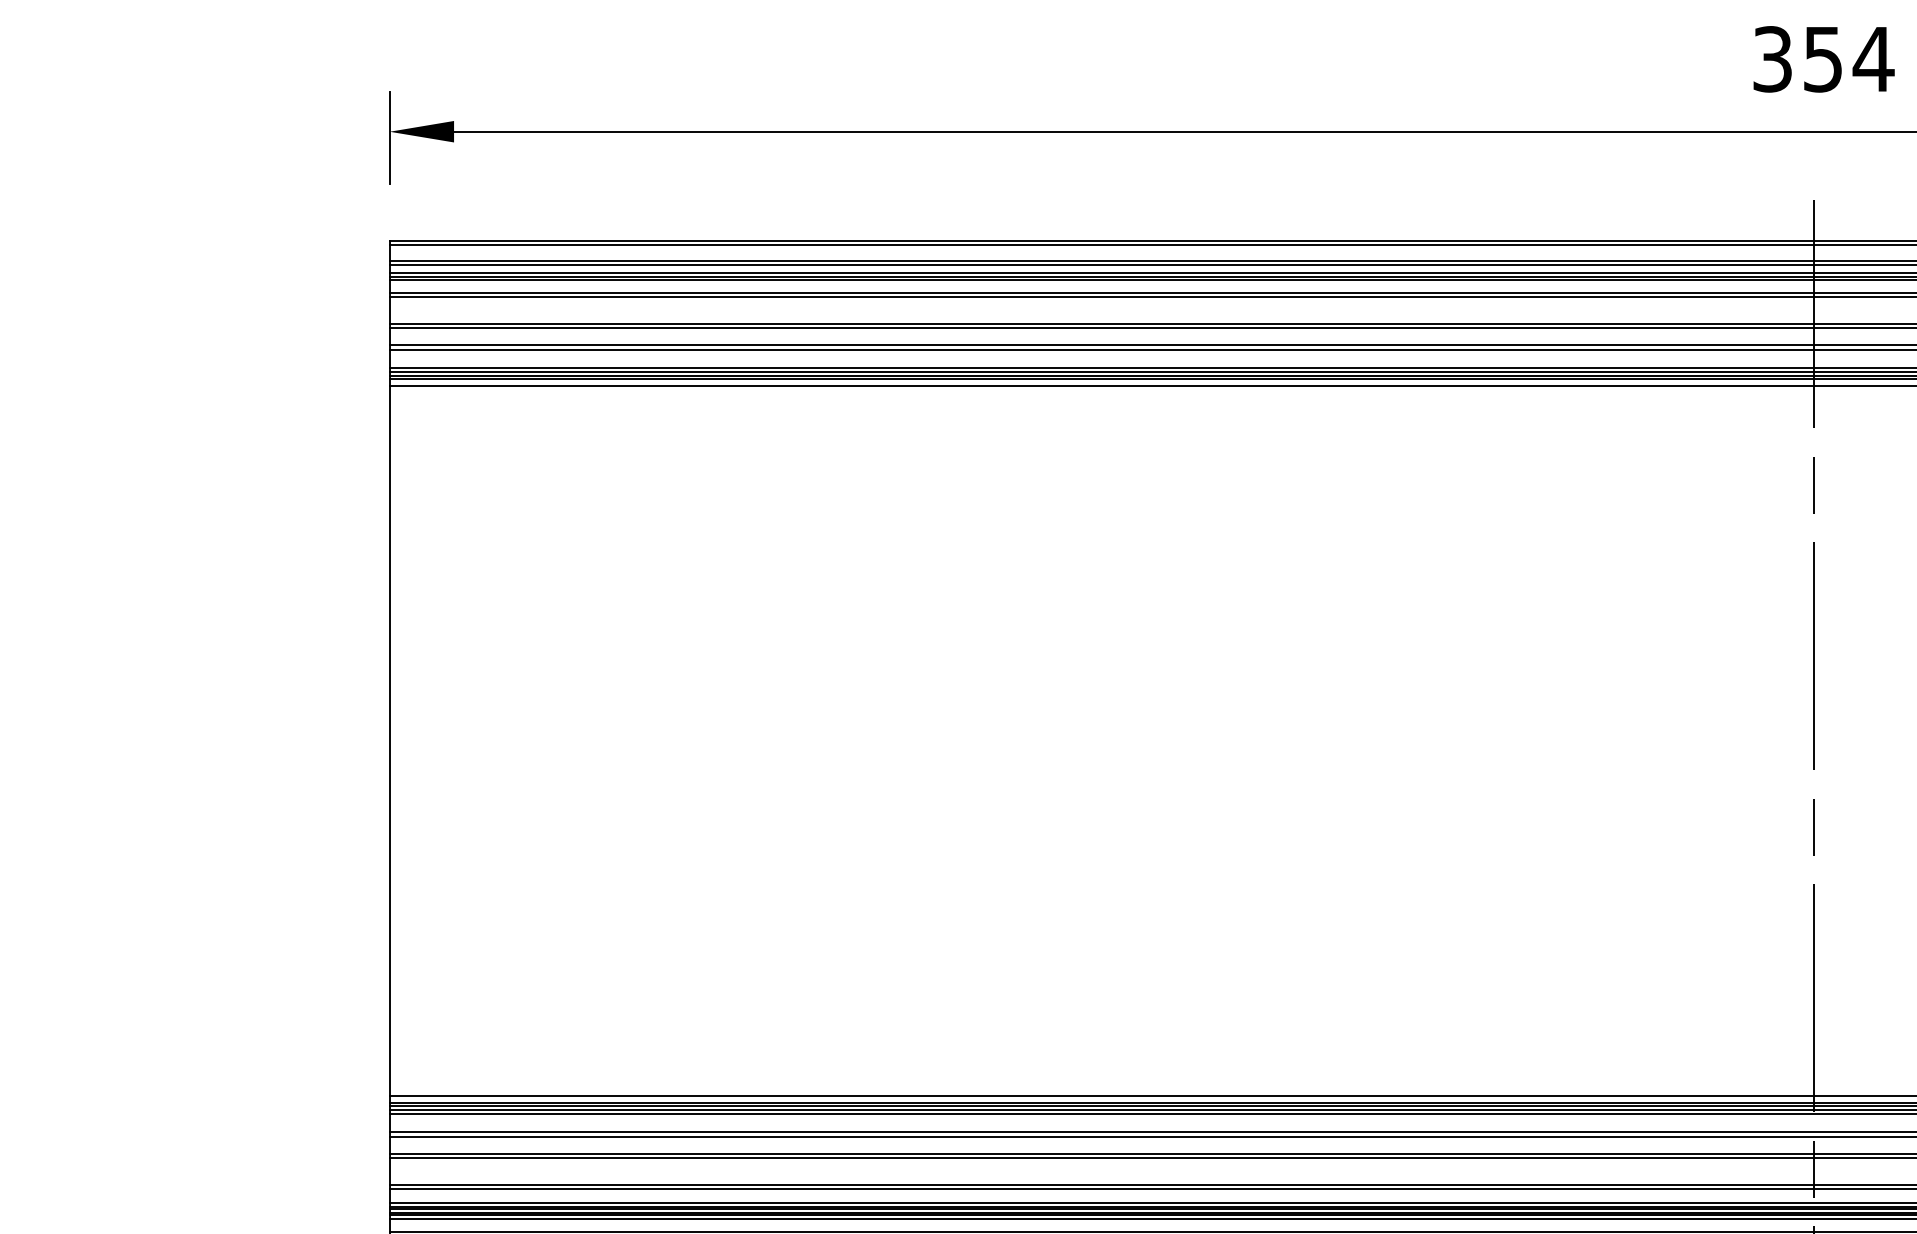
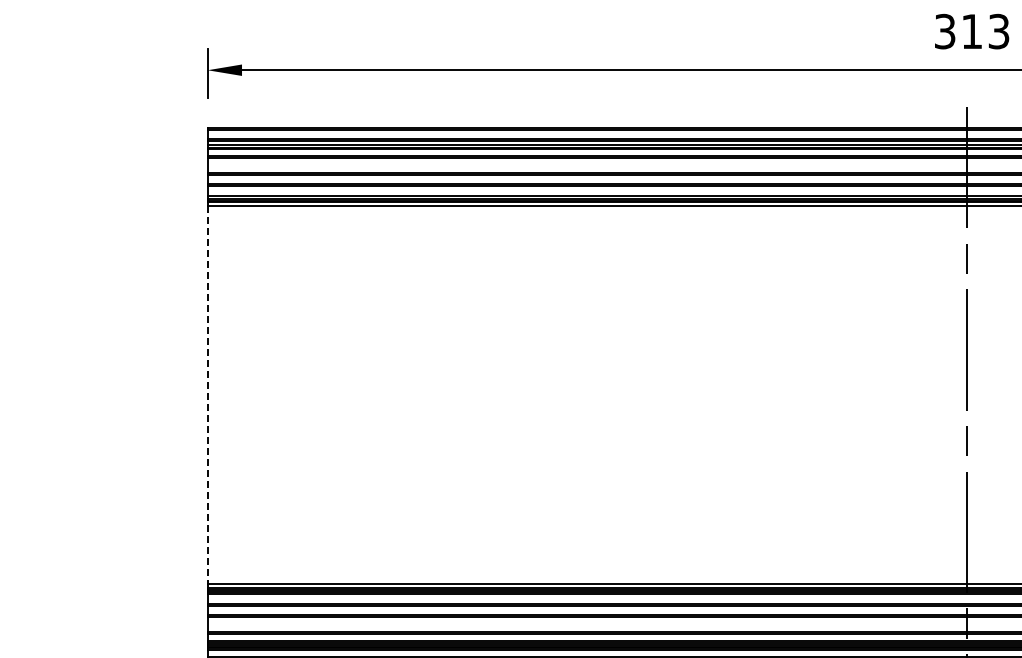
text: (1850, 59) -> (986, 31), 354 -> 313
line: (389, 741) -> (207, 395), solid -> dashed

